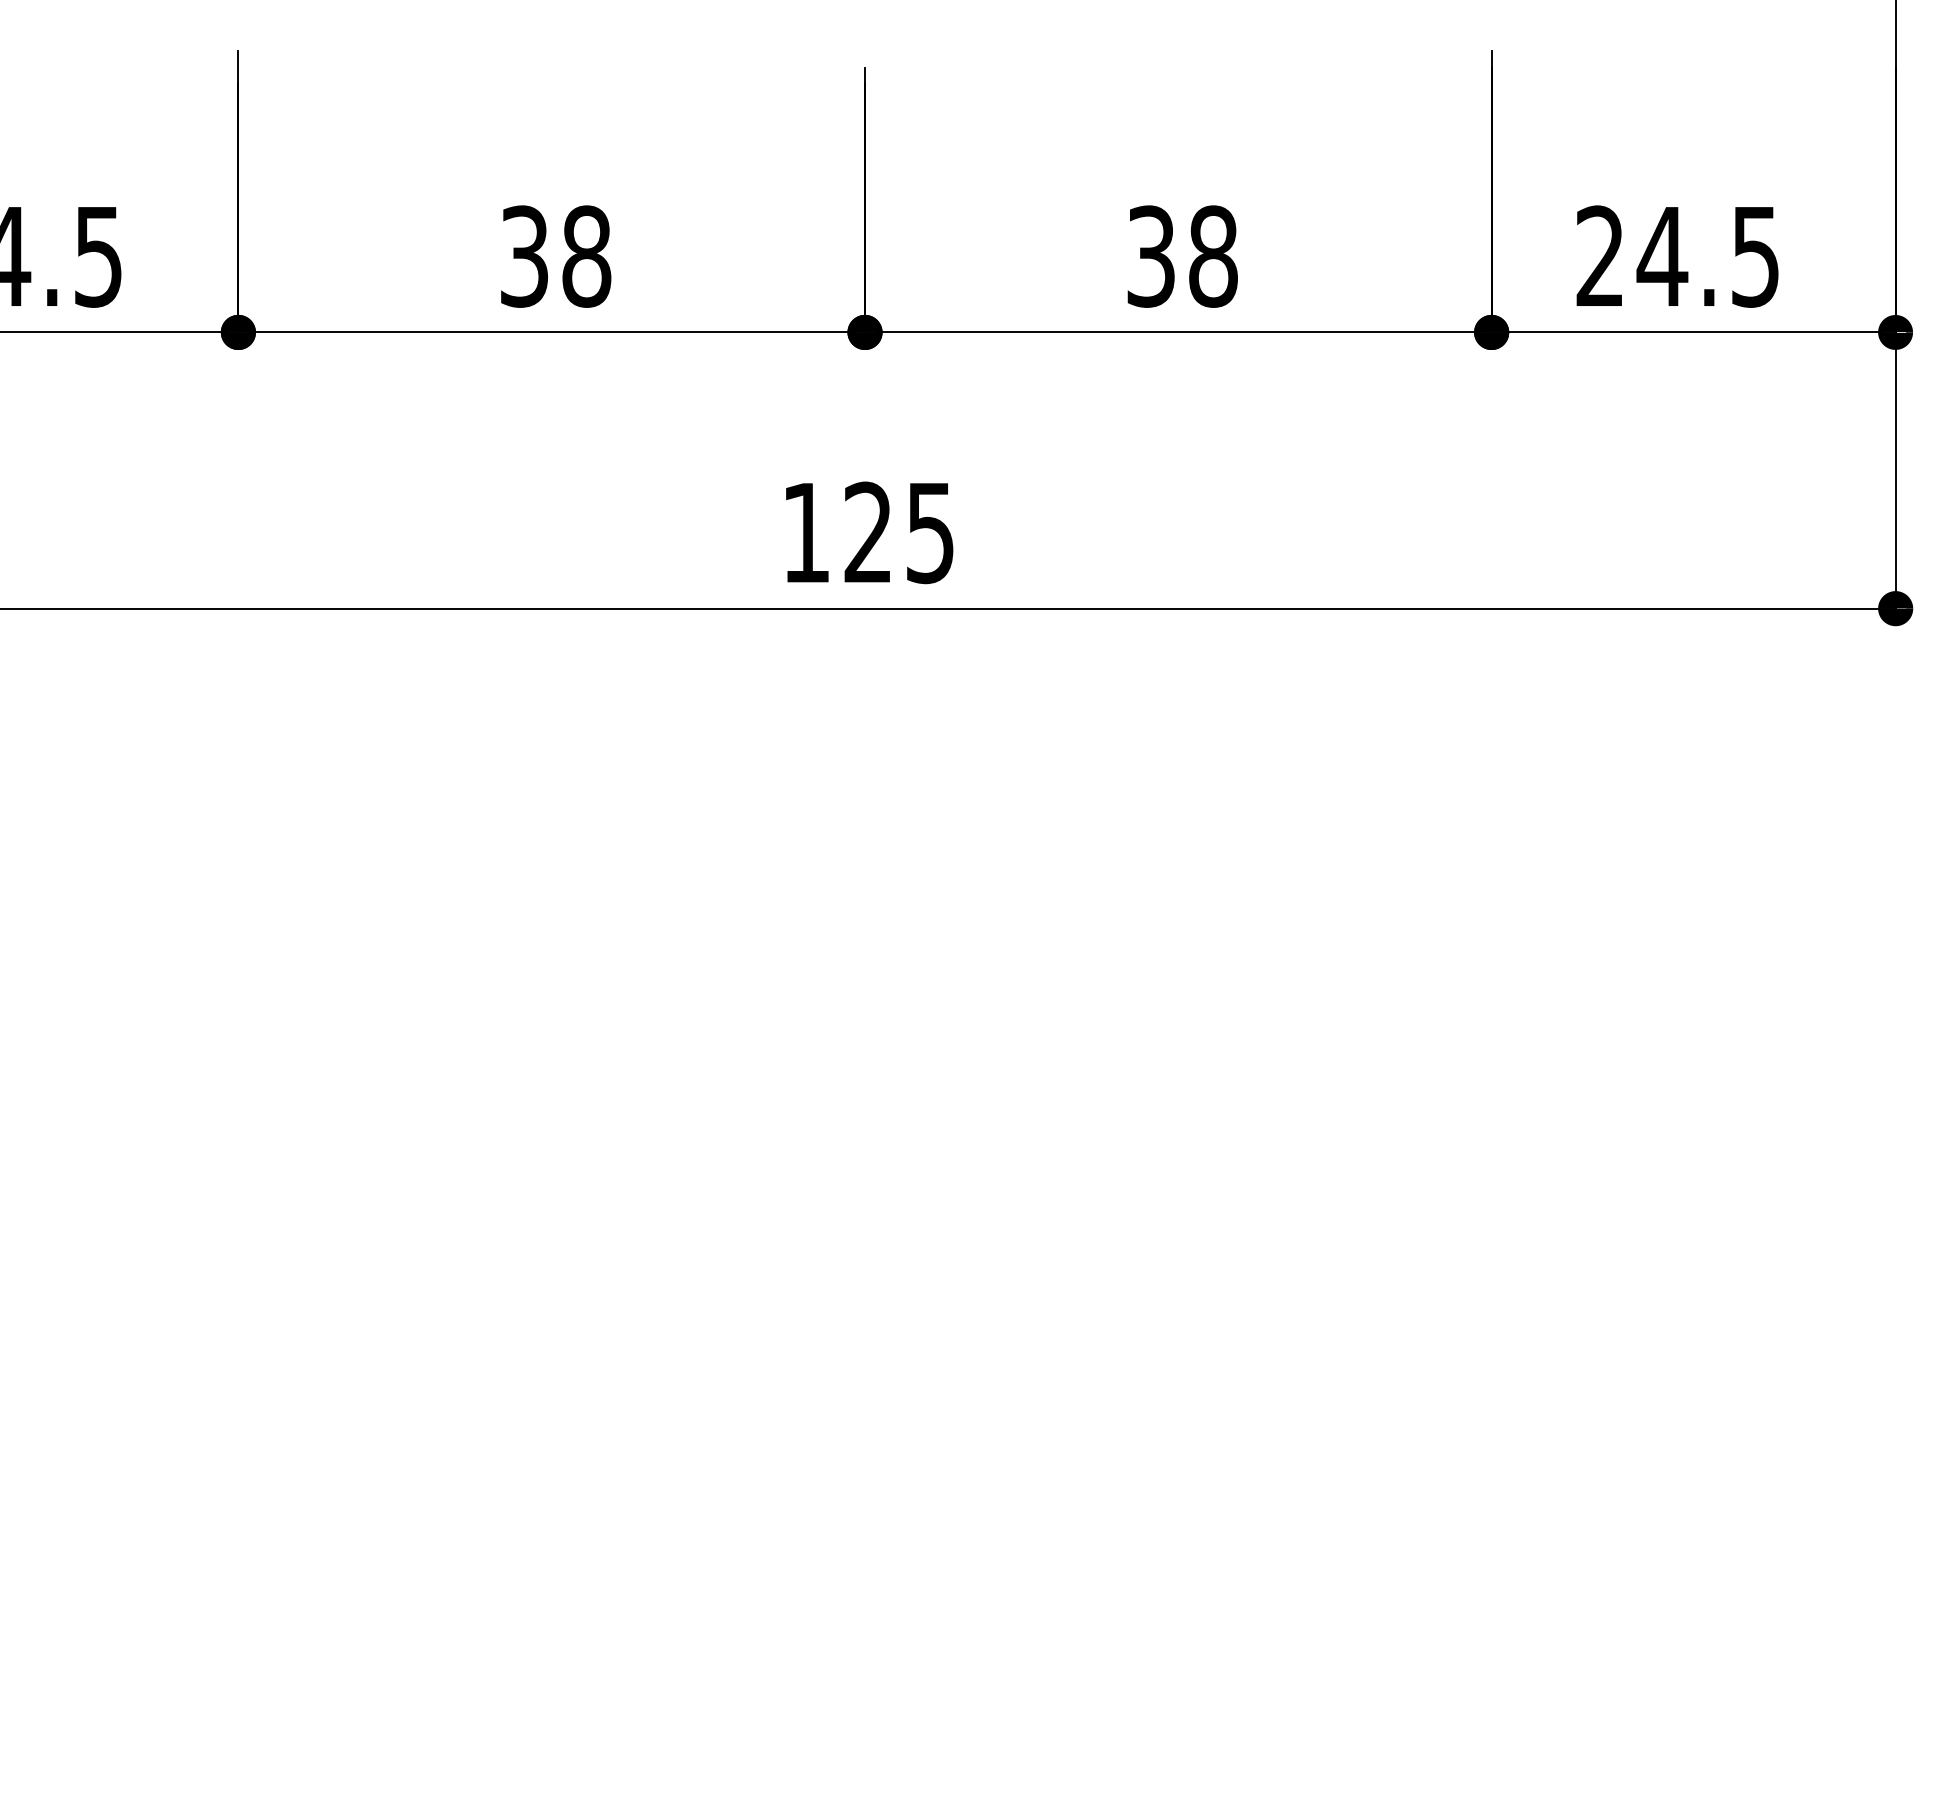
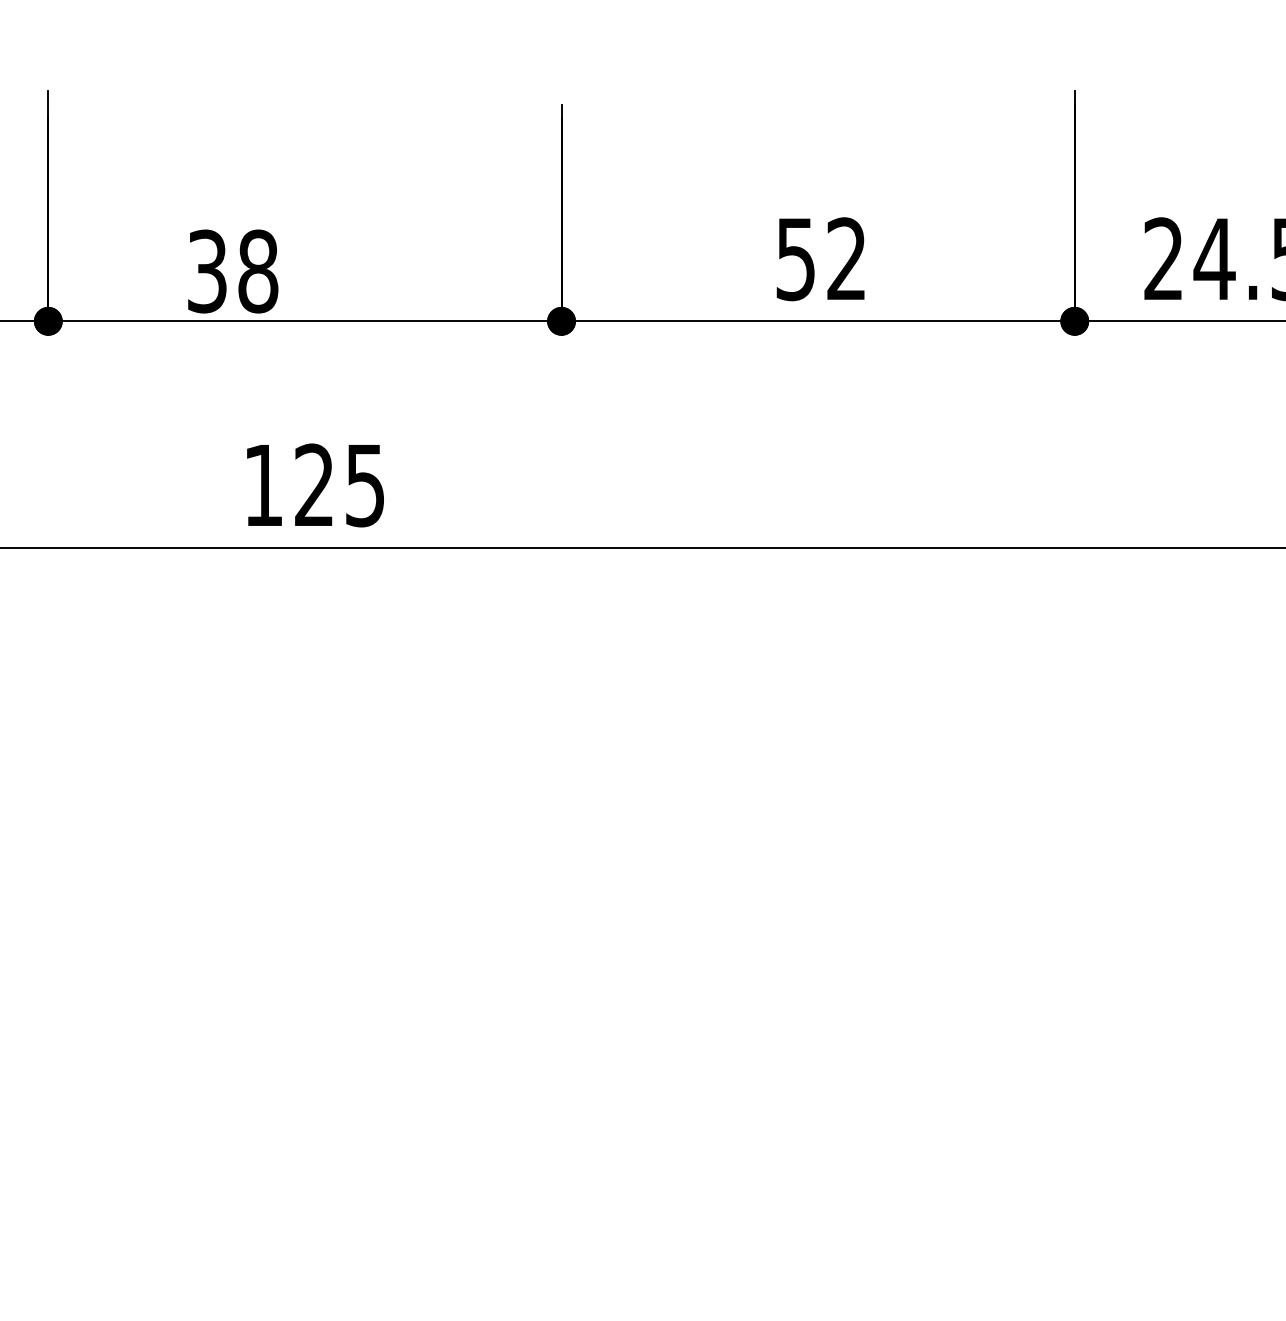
text: (556, 256) -> (233, 271), moved
text: (1182, 256) -> (821, 259), 38 -> 52
text: (869, 532) -> (315, 485), moved

